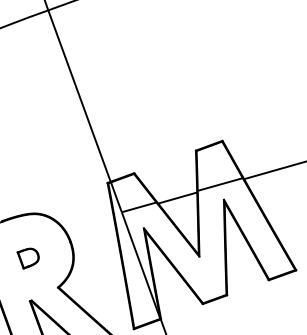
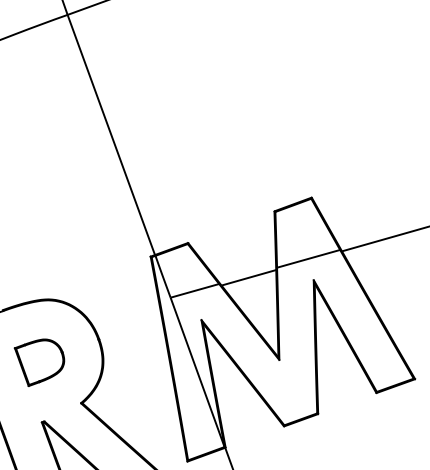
part: (28, 258) -> (39, 362), size x1.67

